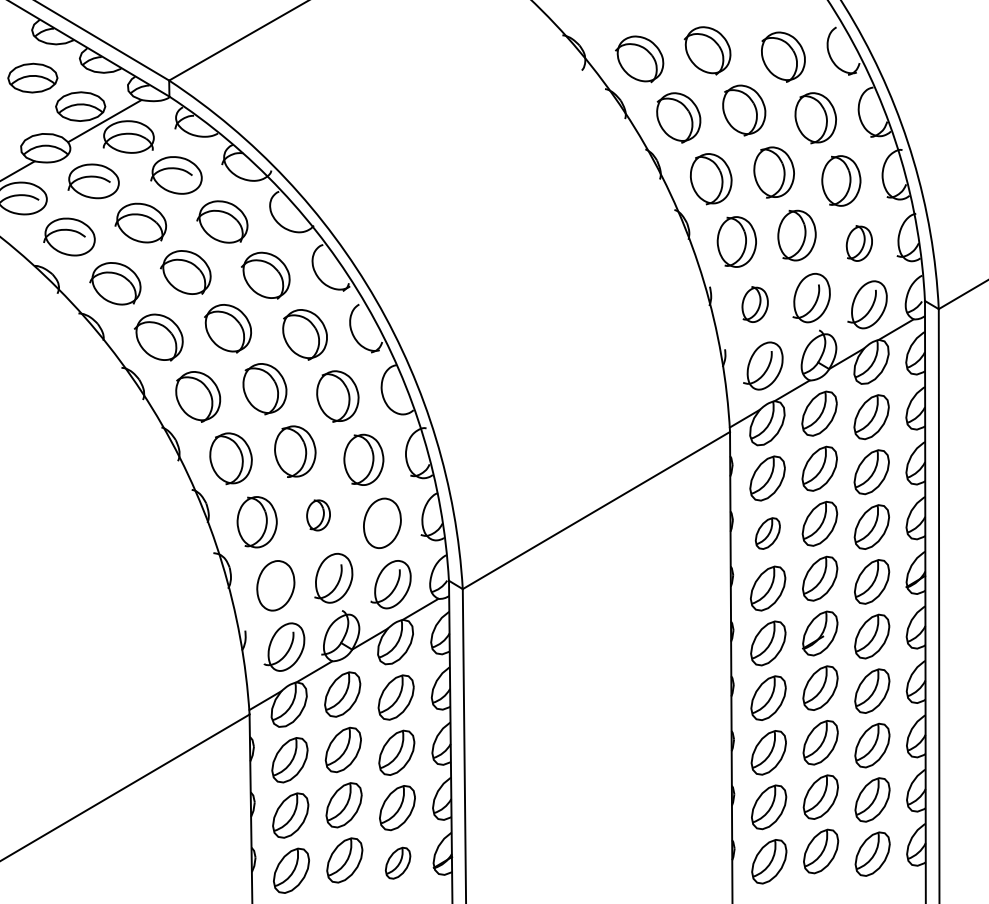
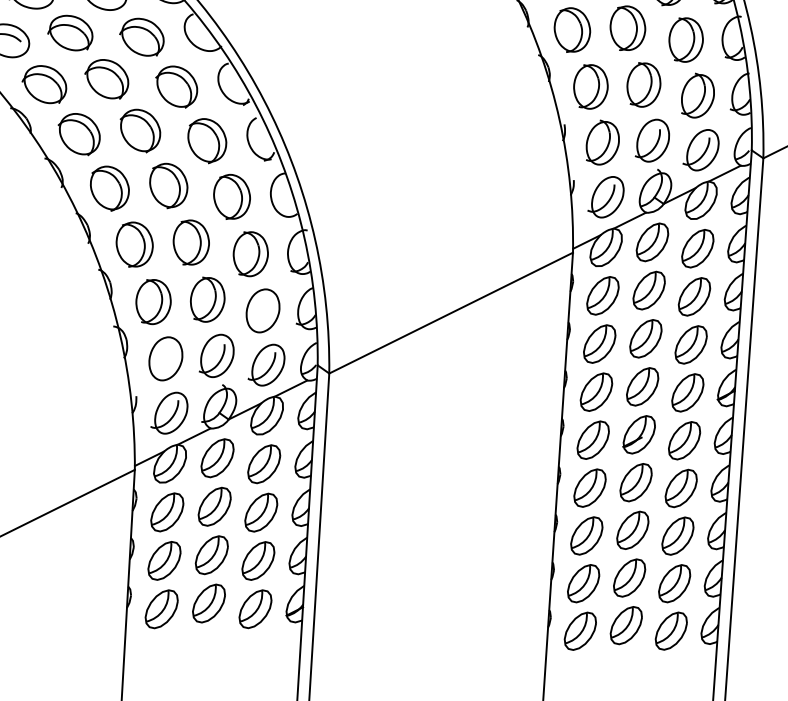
part: (859, 243) -> (698, 95), size x1.43
part: (755, 304) -> (603, 142), size x1.43
part: (318, 515) -> (207, 300), size x1.67
part: (767, 533) -> (599, 343), size x1.43
part: (397, 863) -> (254, 609), size x1.43

